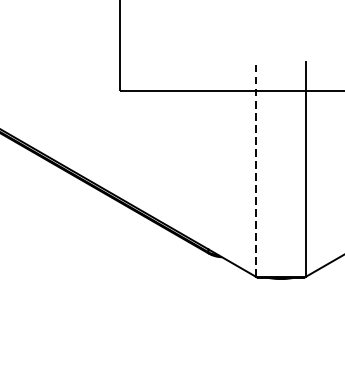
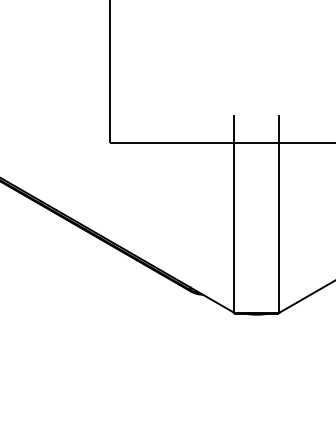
line: (256, 169) -> (234, 214), dashed -> solid

